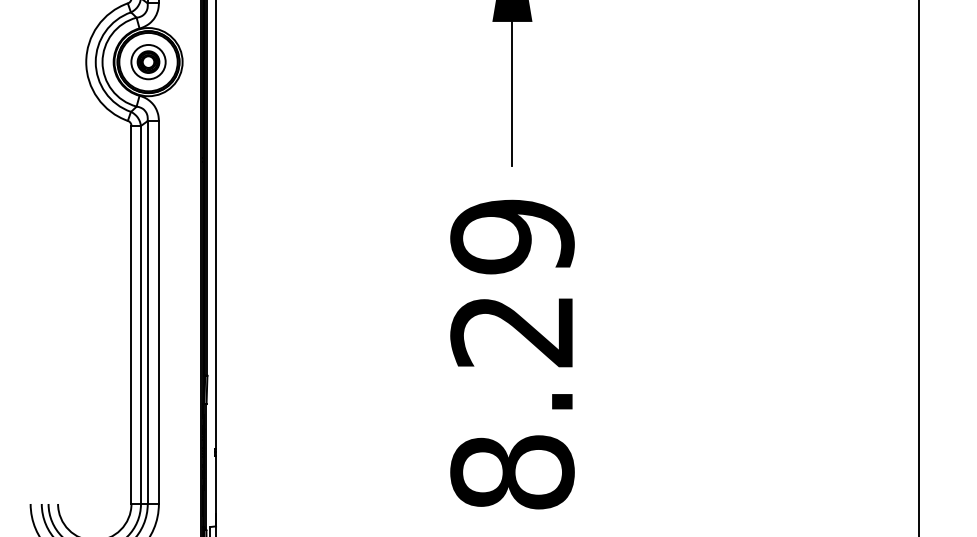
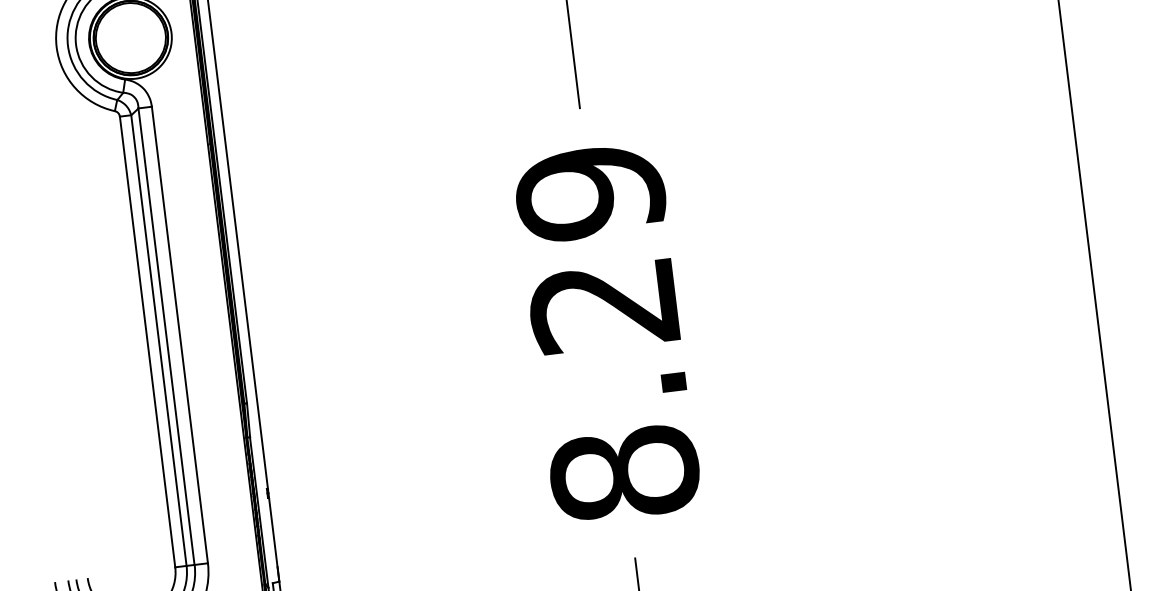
part: (148, 62) -> (130, 38), removed

